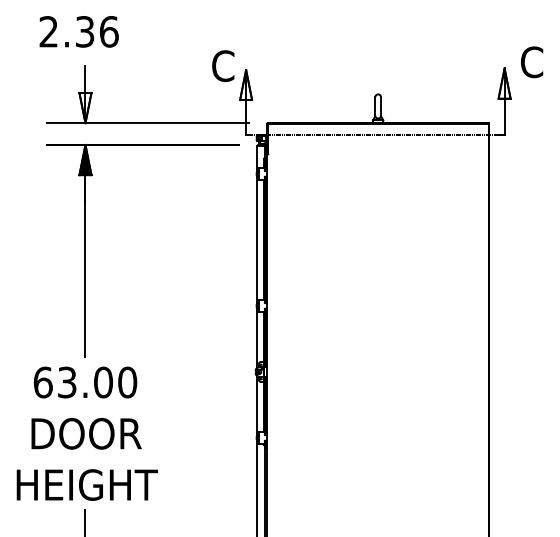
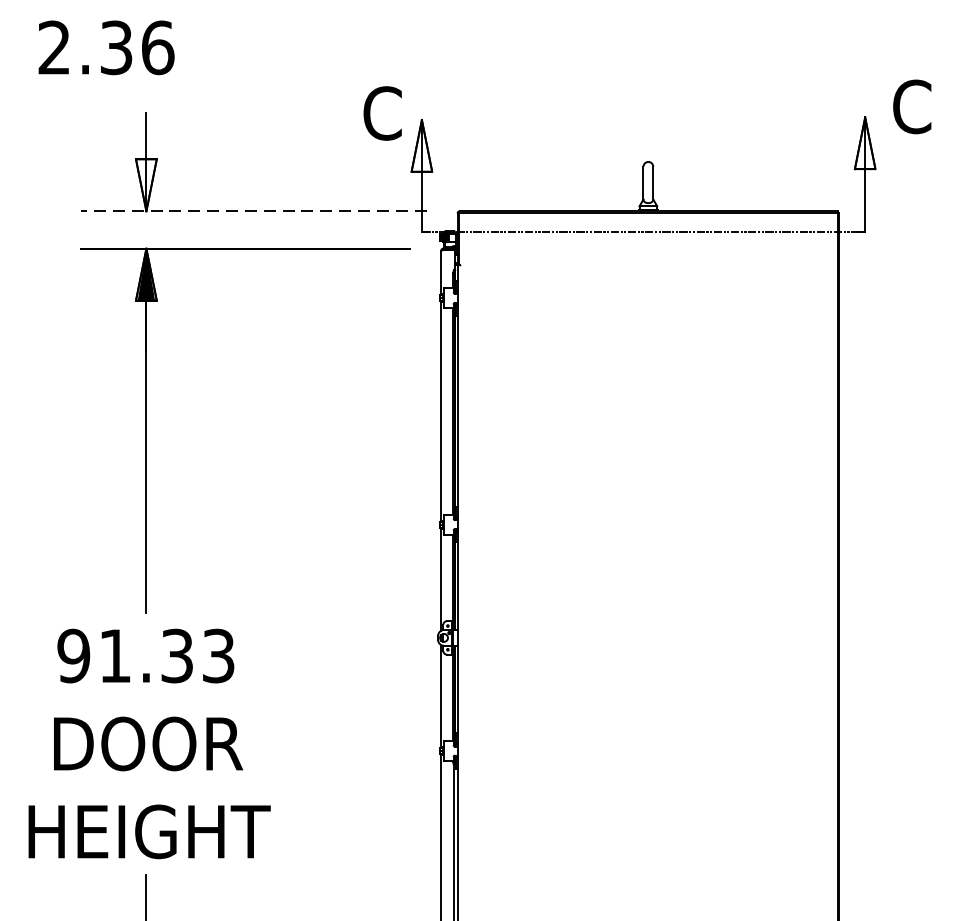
text: (78, 31) -> (105, 47), moved
line: (147, 123) -> (252, 211), solid -> dashed
text: (85, 382) -> (146, 655), 63.00 -> 91.33

